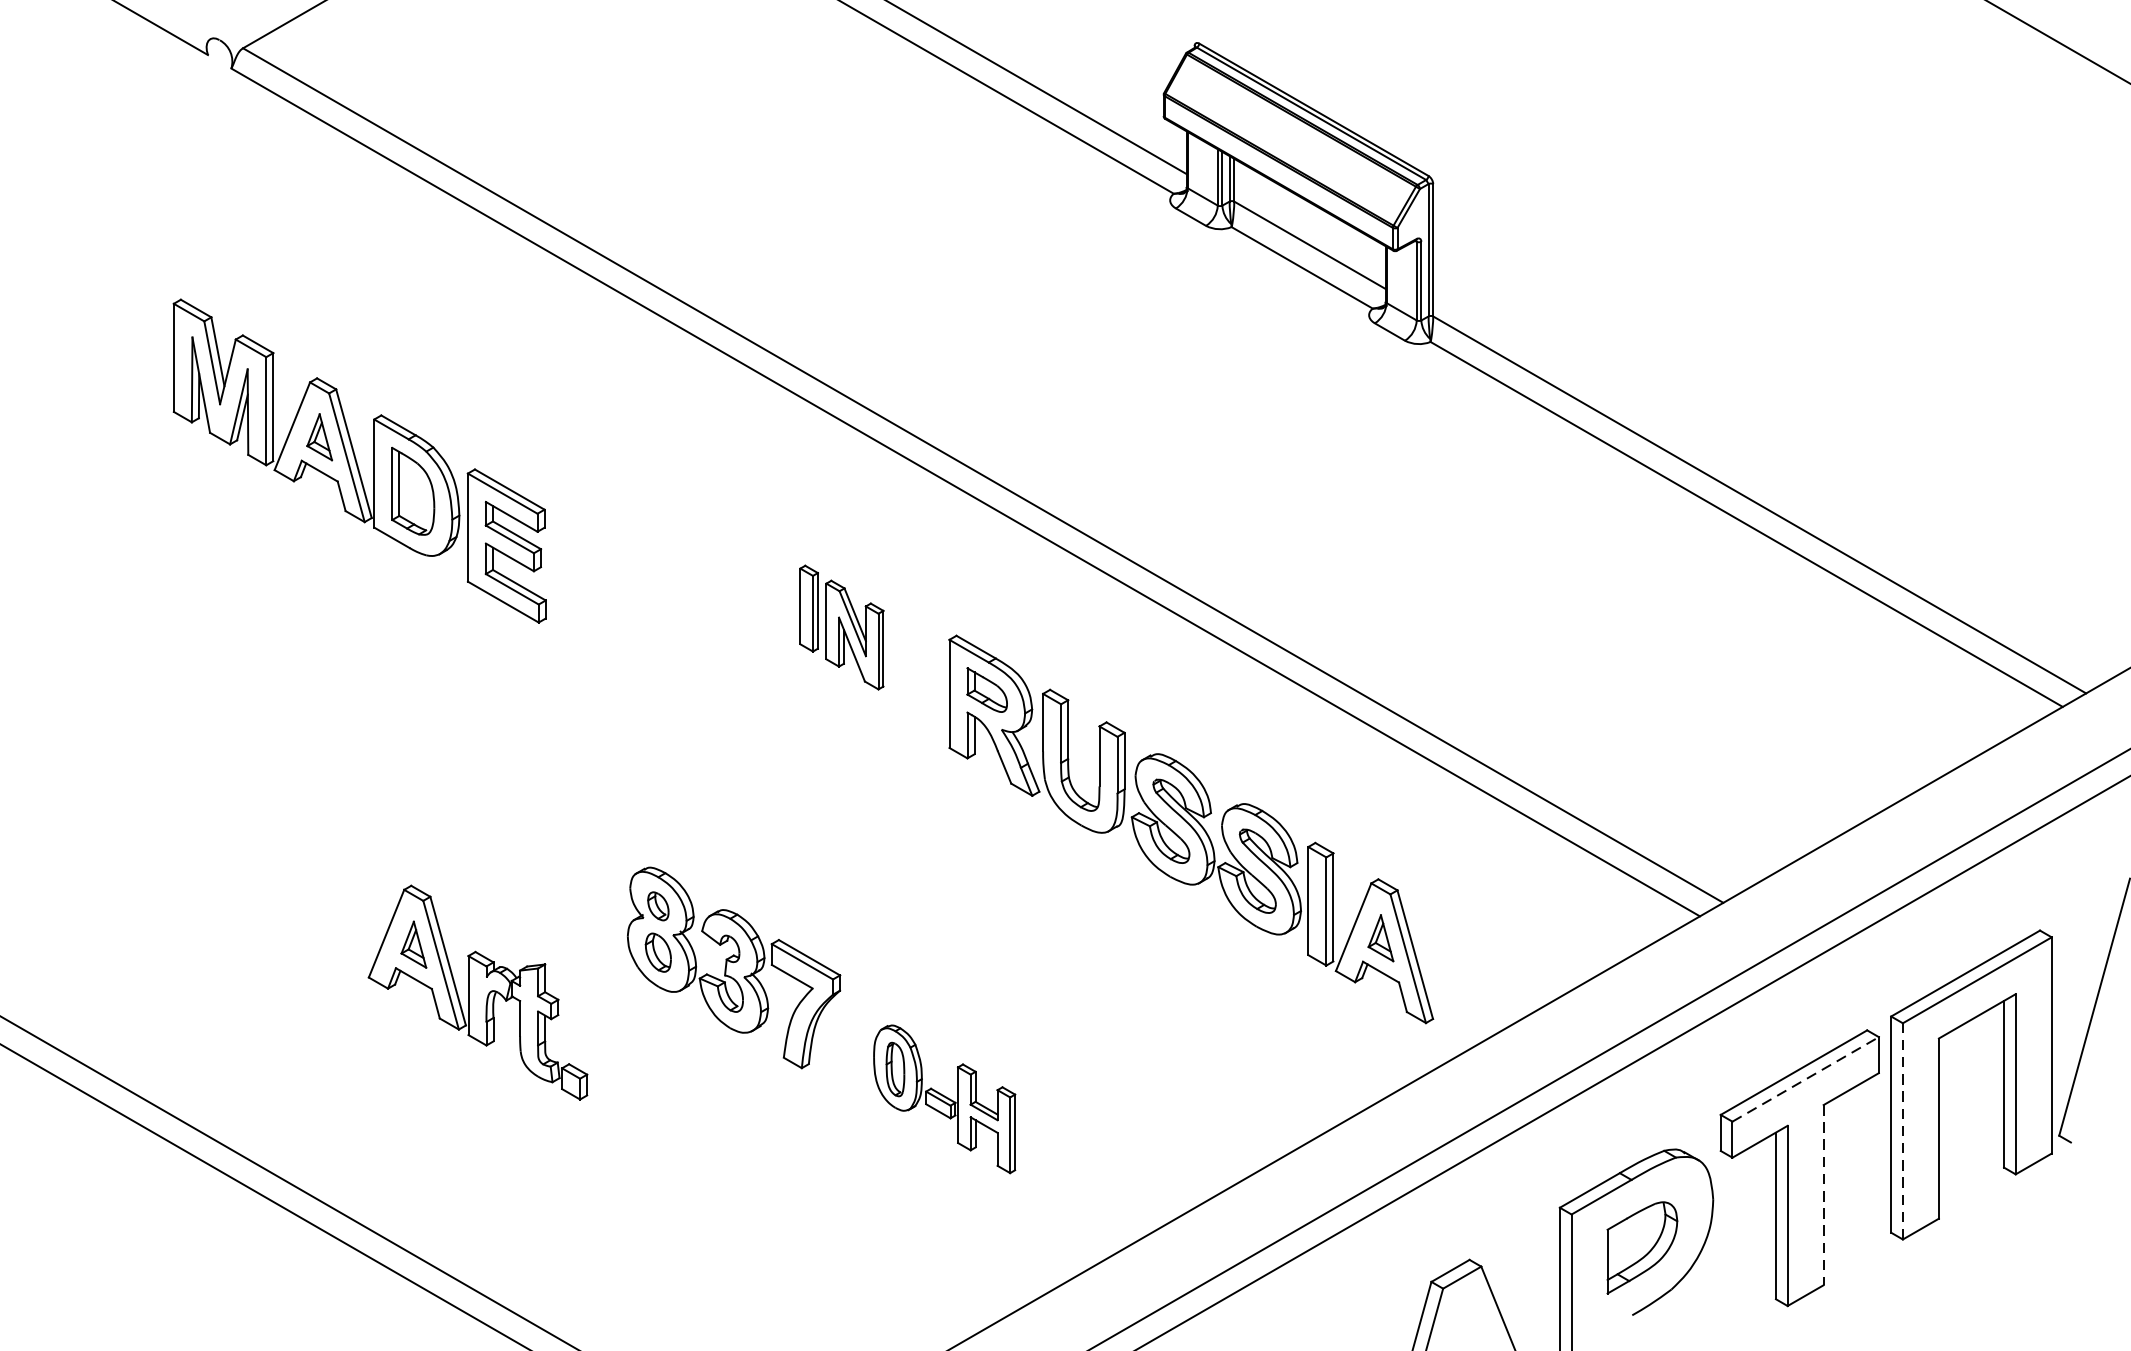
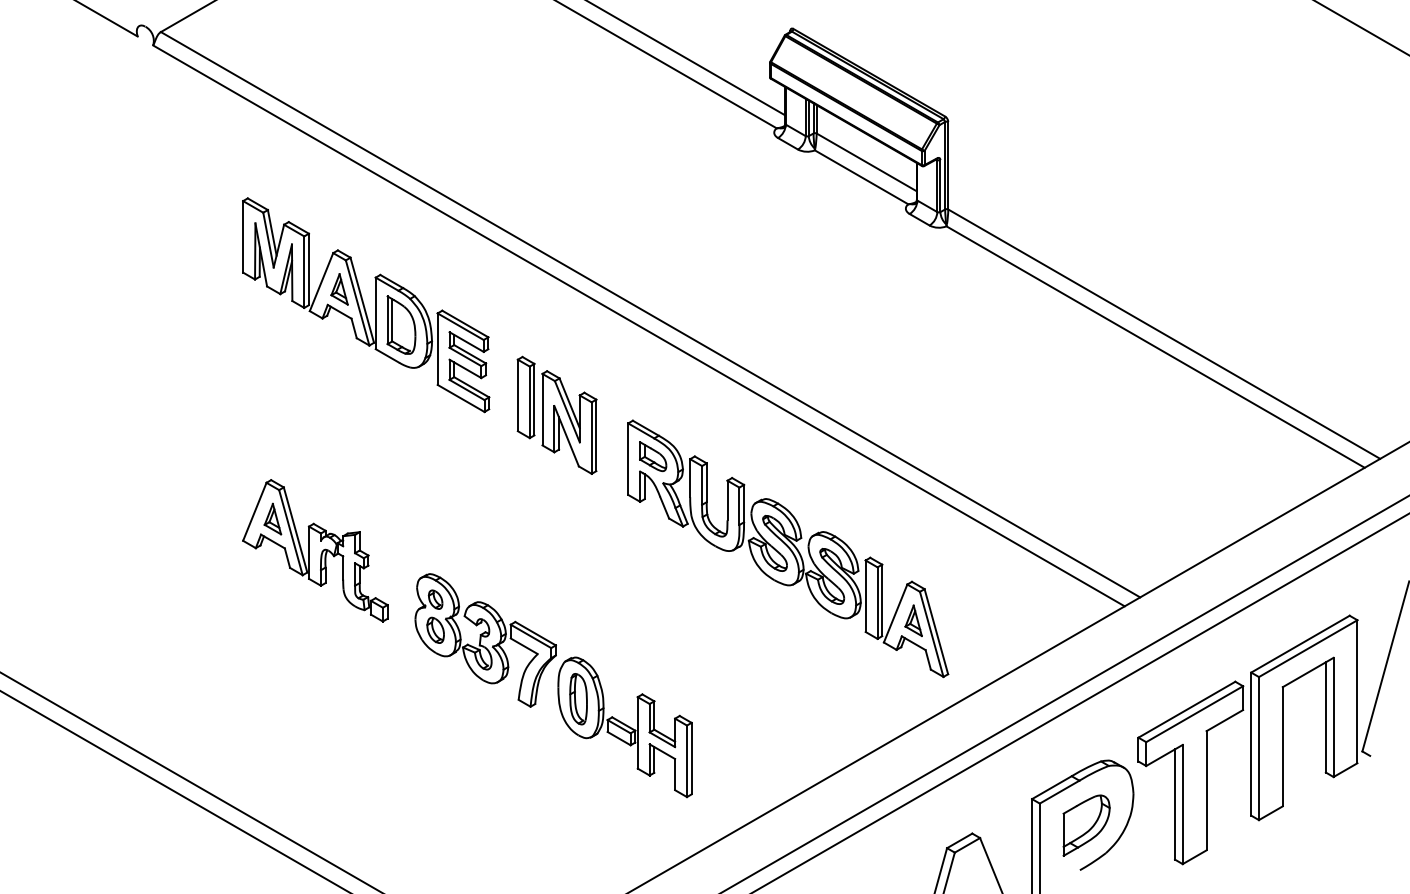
part: (360, 461) -> (366, 305), moved
part: (841, 626) -> (556, 414), size x1.43
part: (478, 992) -> (315, 550), moved
line: (1805, 1079) -> (1194, 714), dashed -> solid
part: (943, 1099) -> (624, 727), size x1.43
line: (1902, 1131) -> (1258, 748), dashed -> solid
line: (1823, 1194) -> (1206, 790), dashed -> solid

